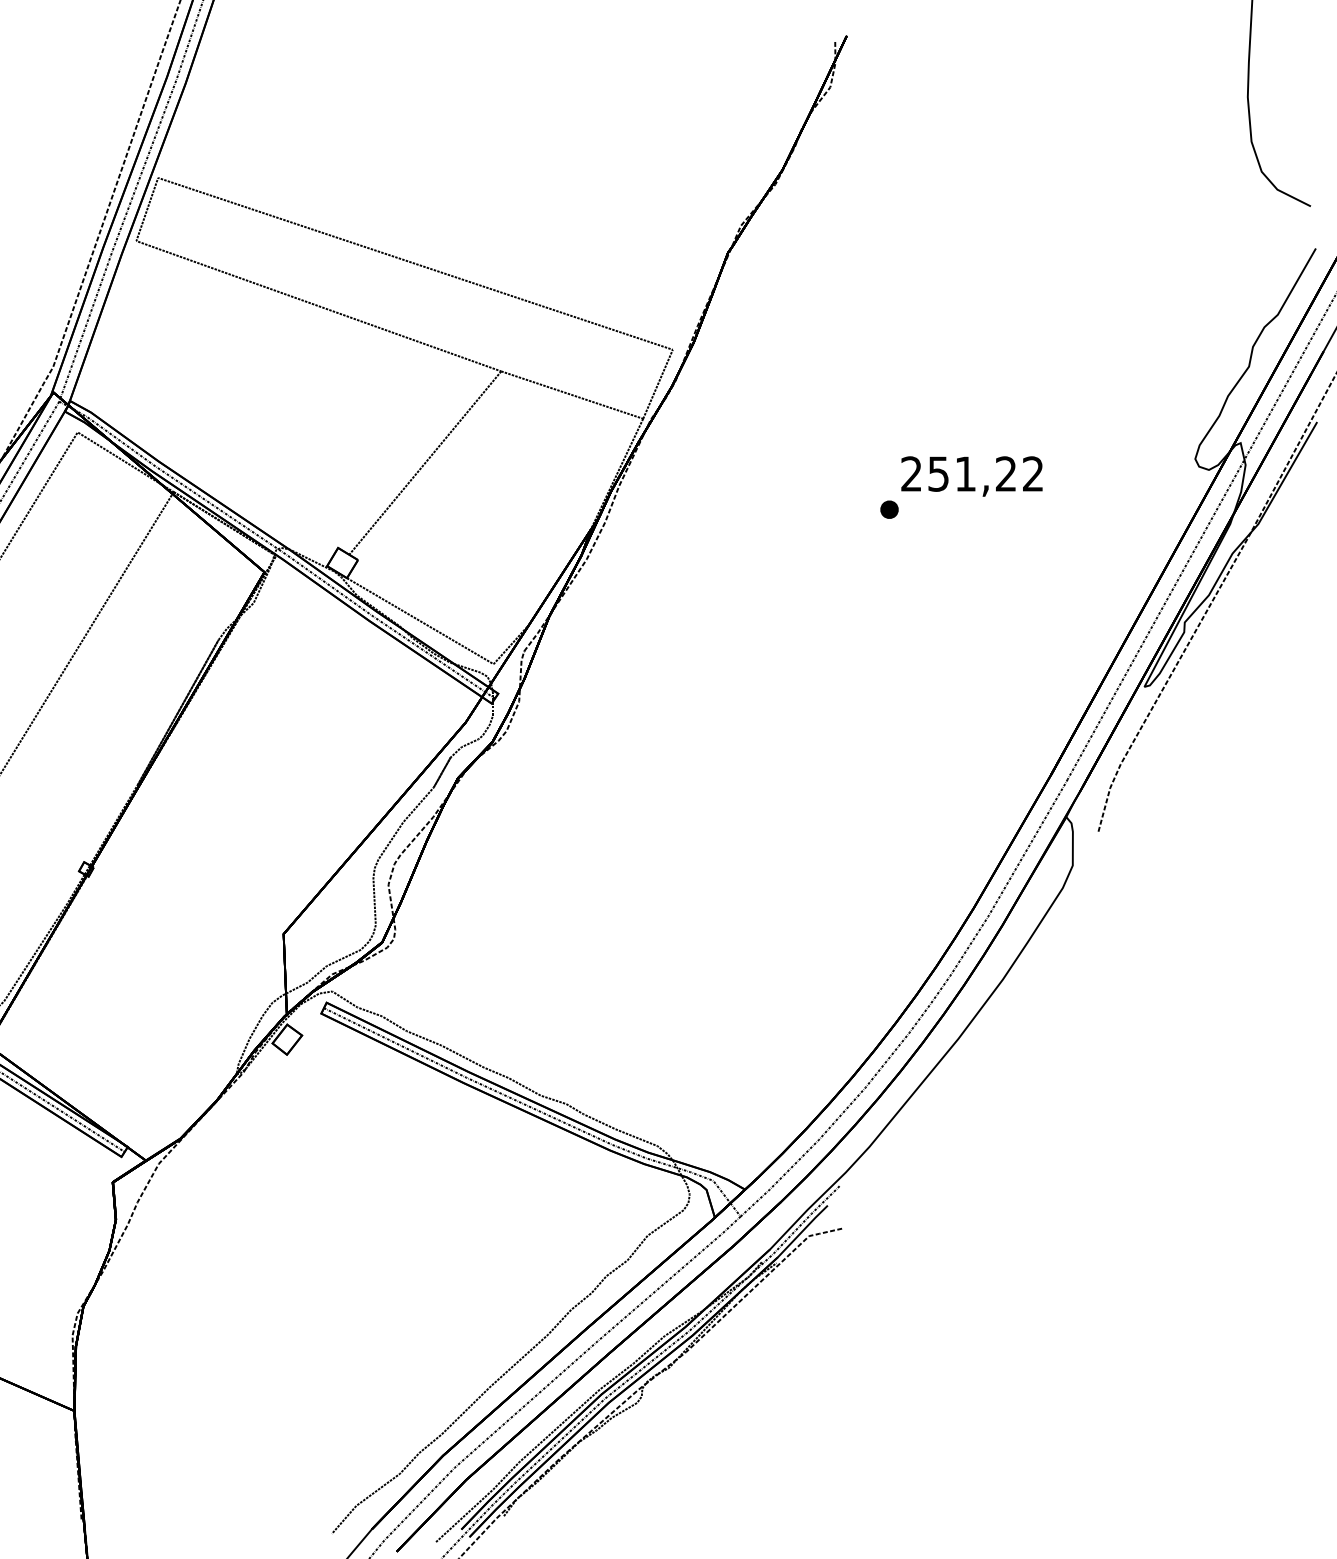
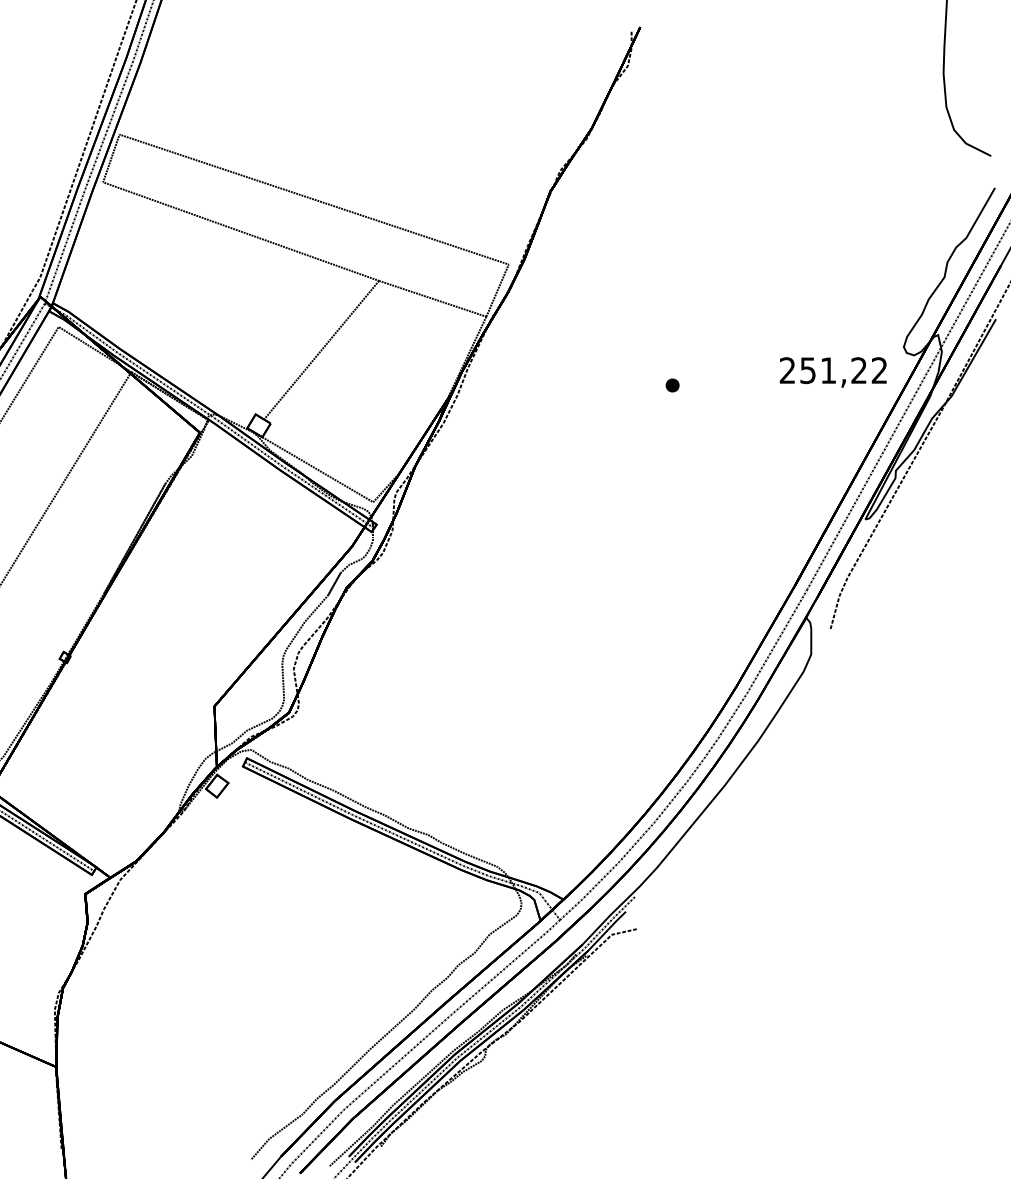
text: (971, 476) -> (832, 372), moved

